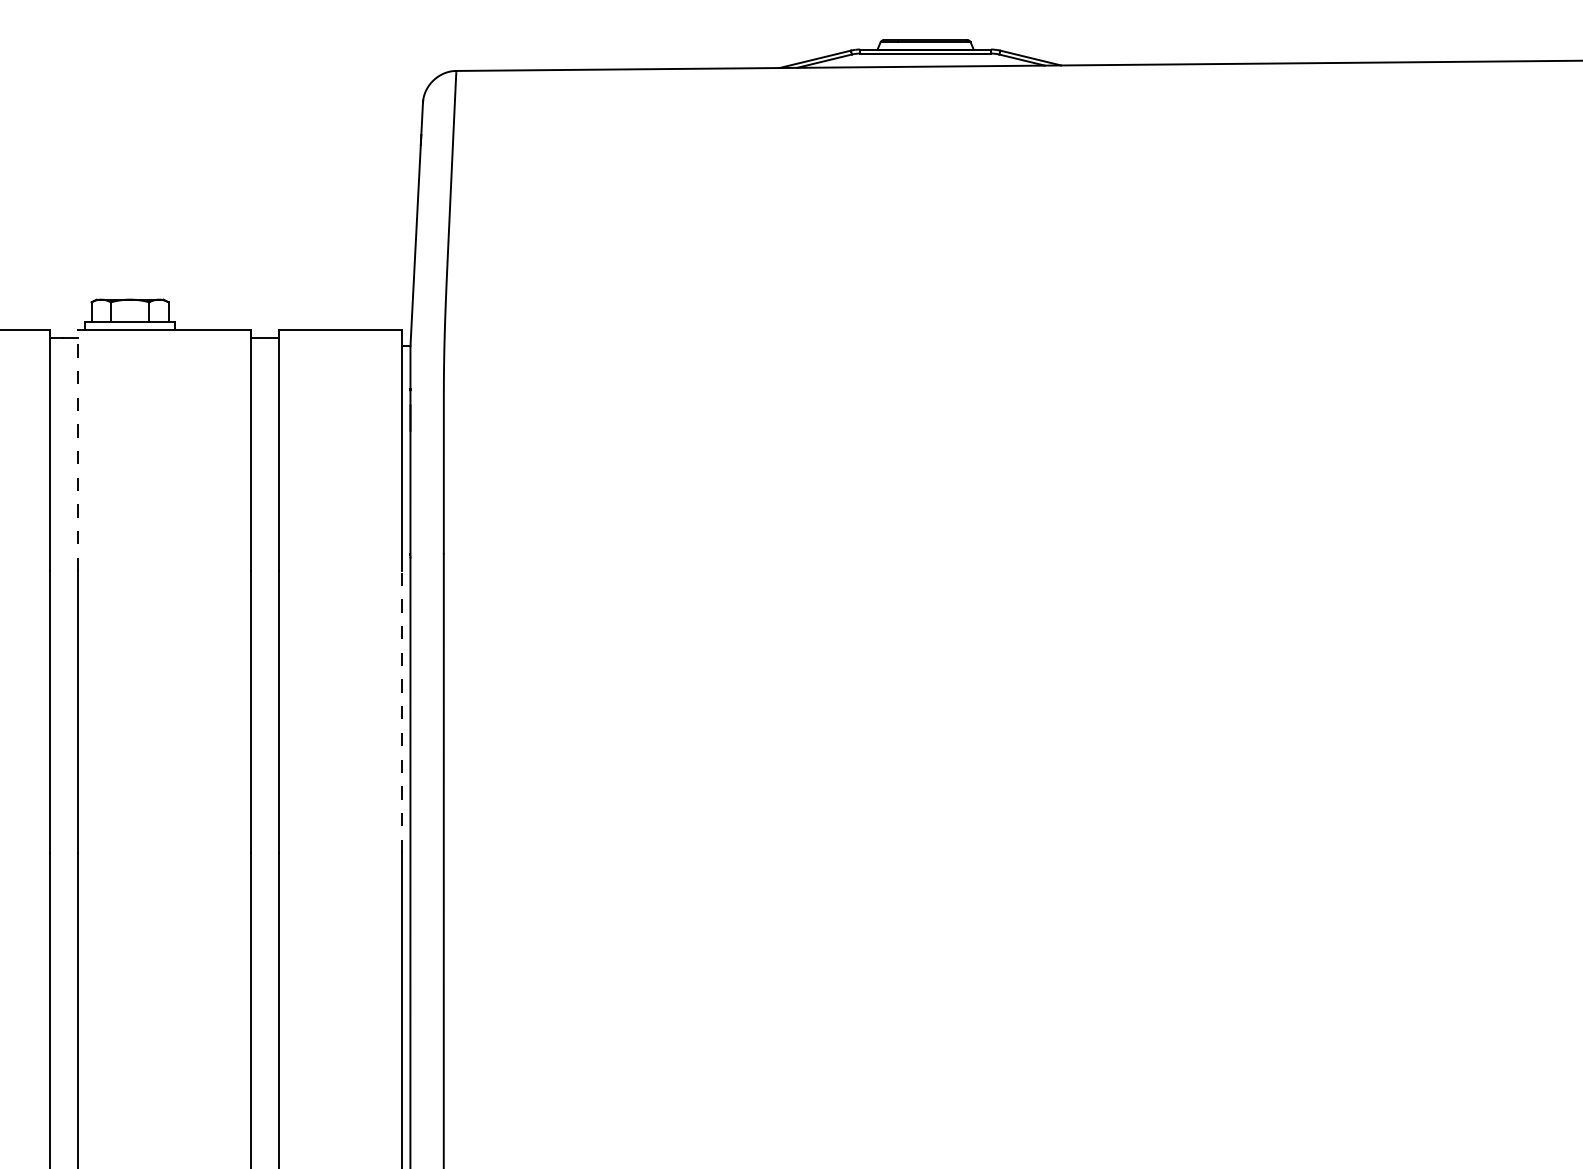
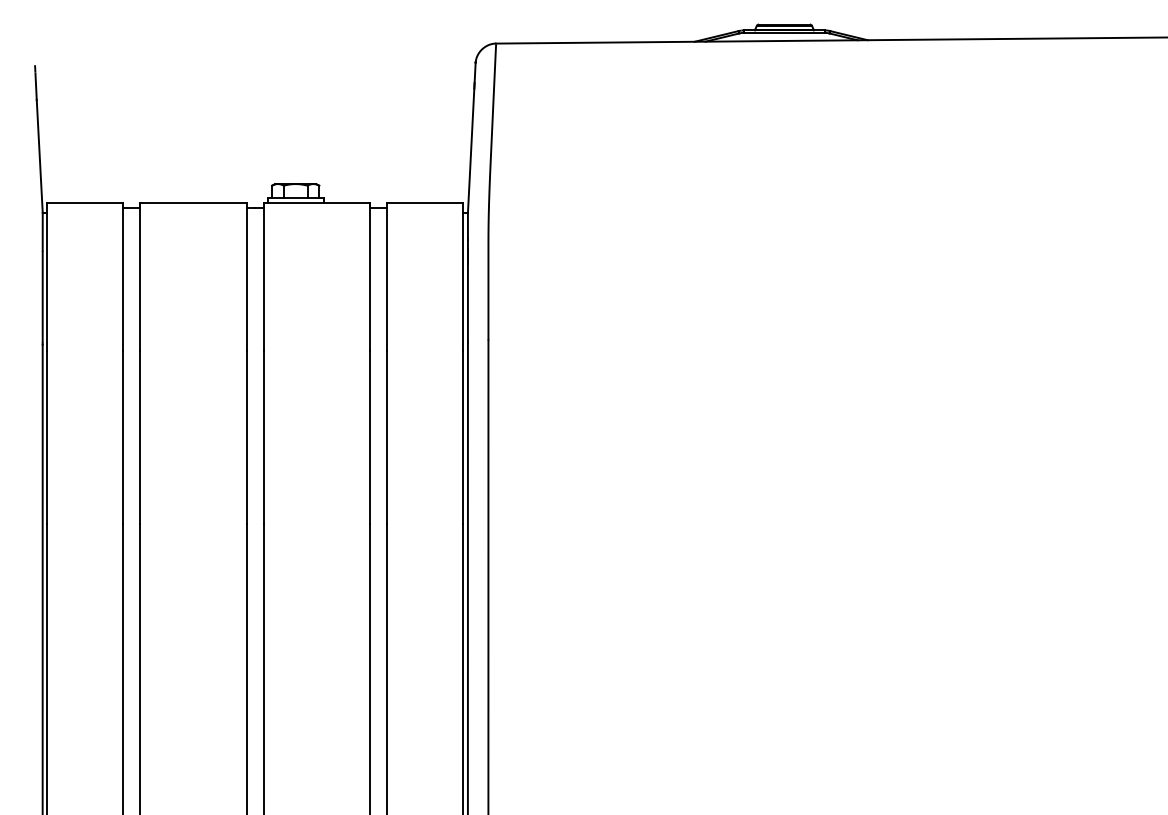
line: (77, 450) -> (263, 276), dashed -> solid
line: (401, 712) -> (462, 437), dashed -> solid

